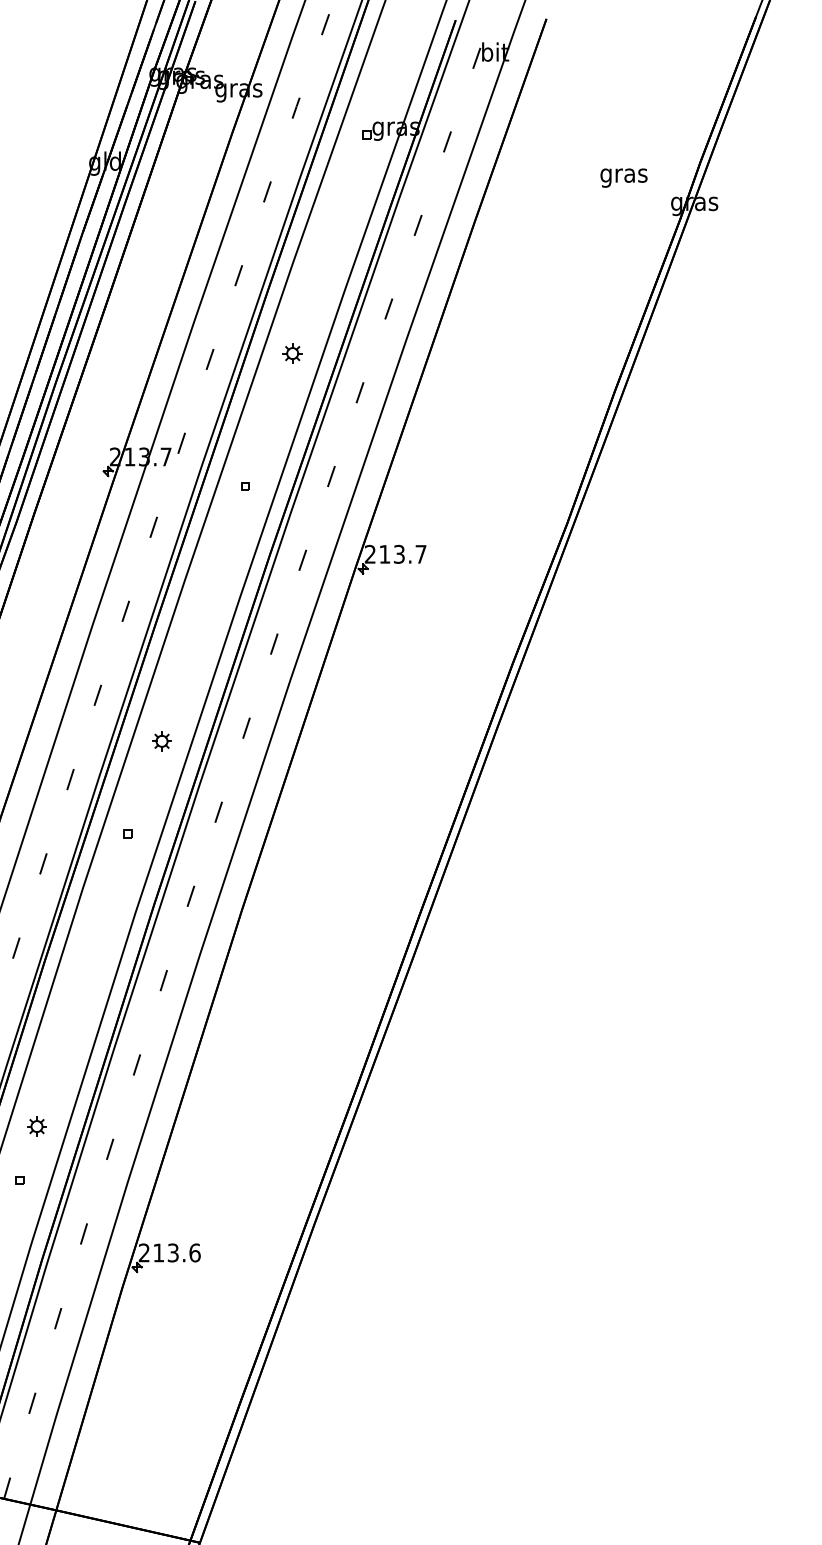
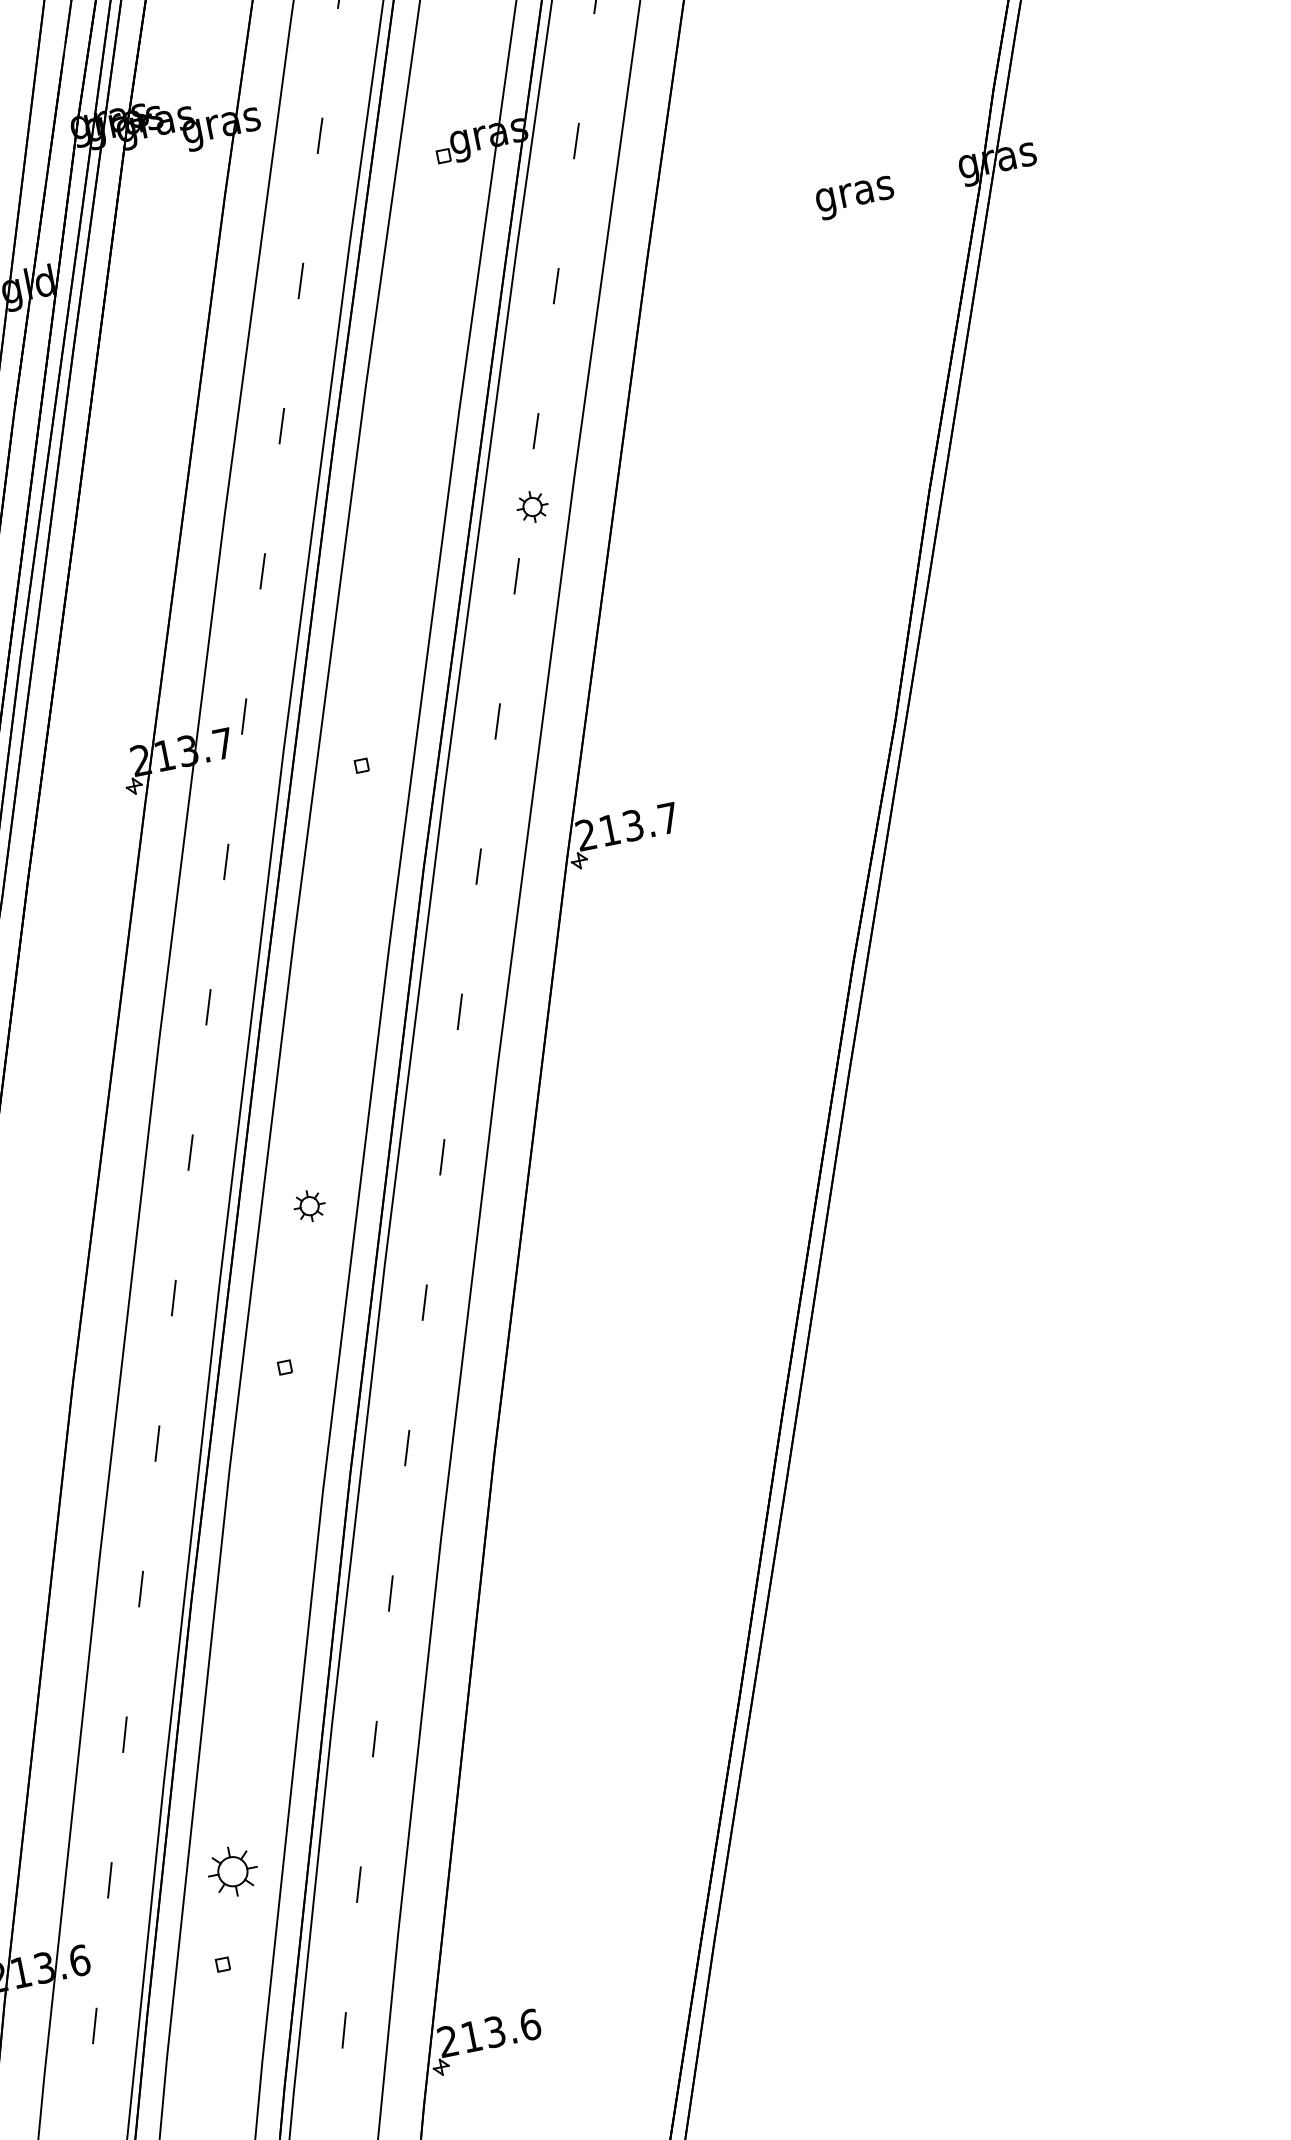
text: (623, 177) -> (854, 197), moved
part: (292, 353) -> (532, 506), moved
part: (36, 1126) -> (232, 1871), size x1.6

